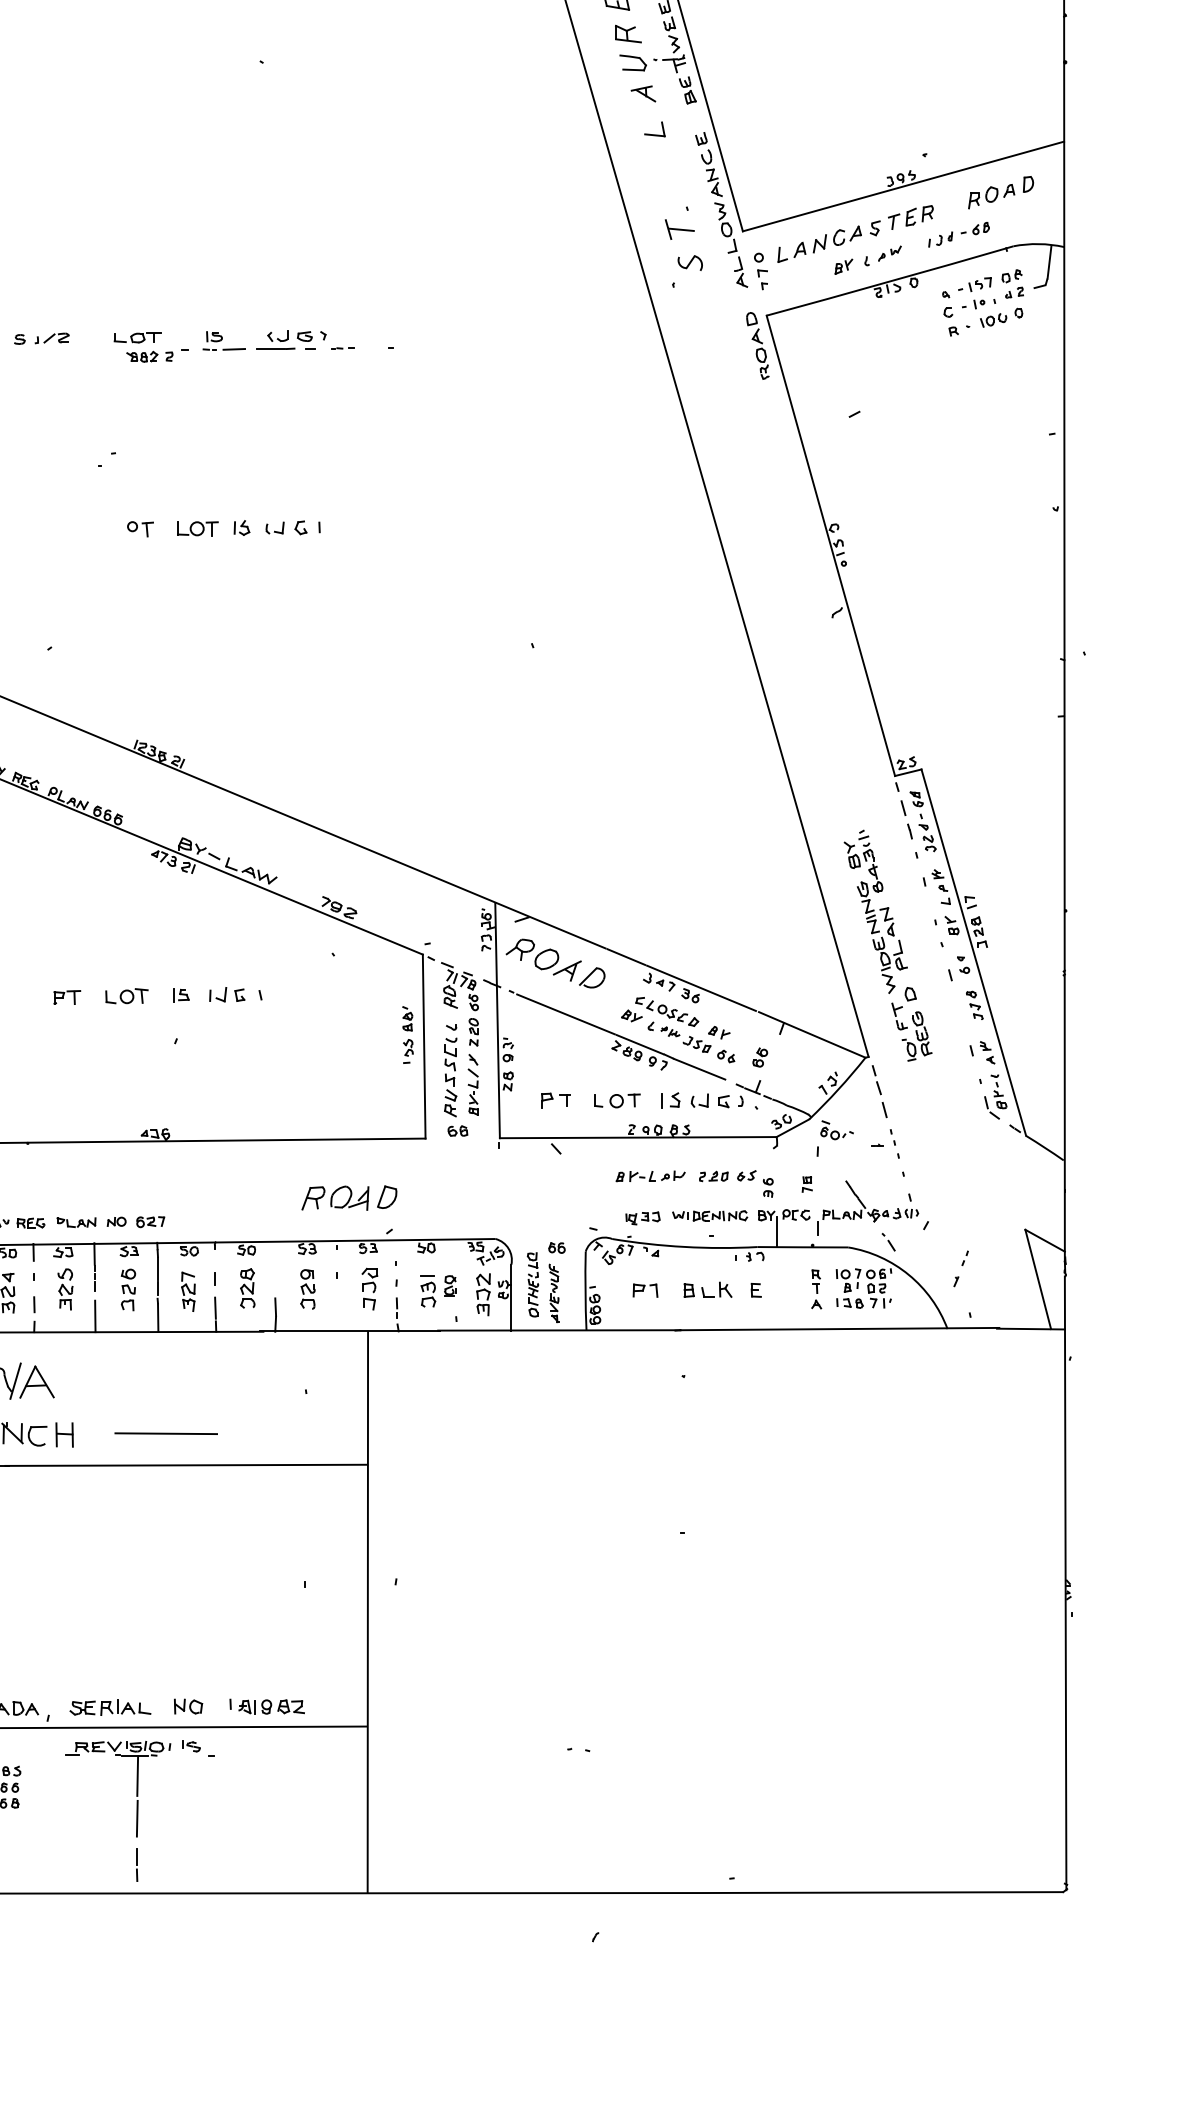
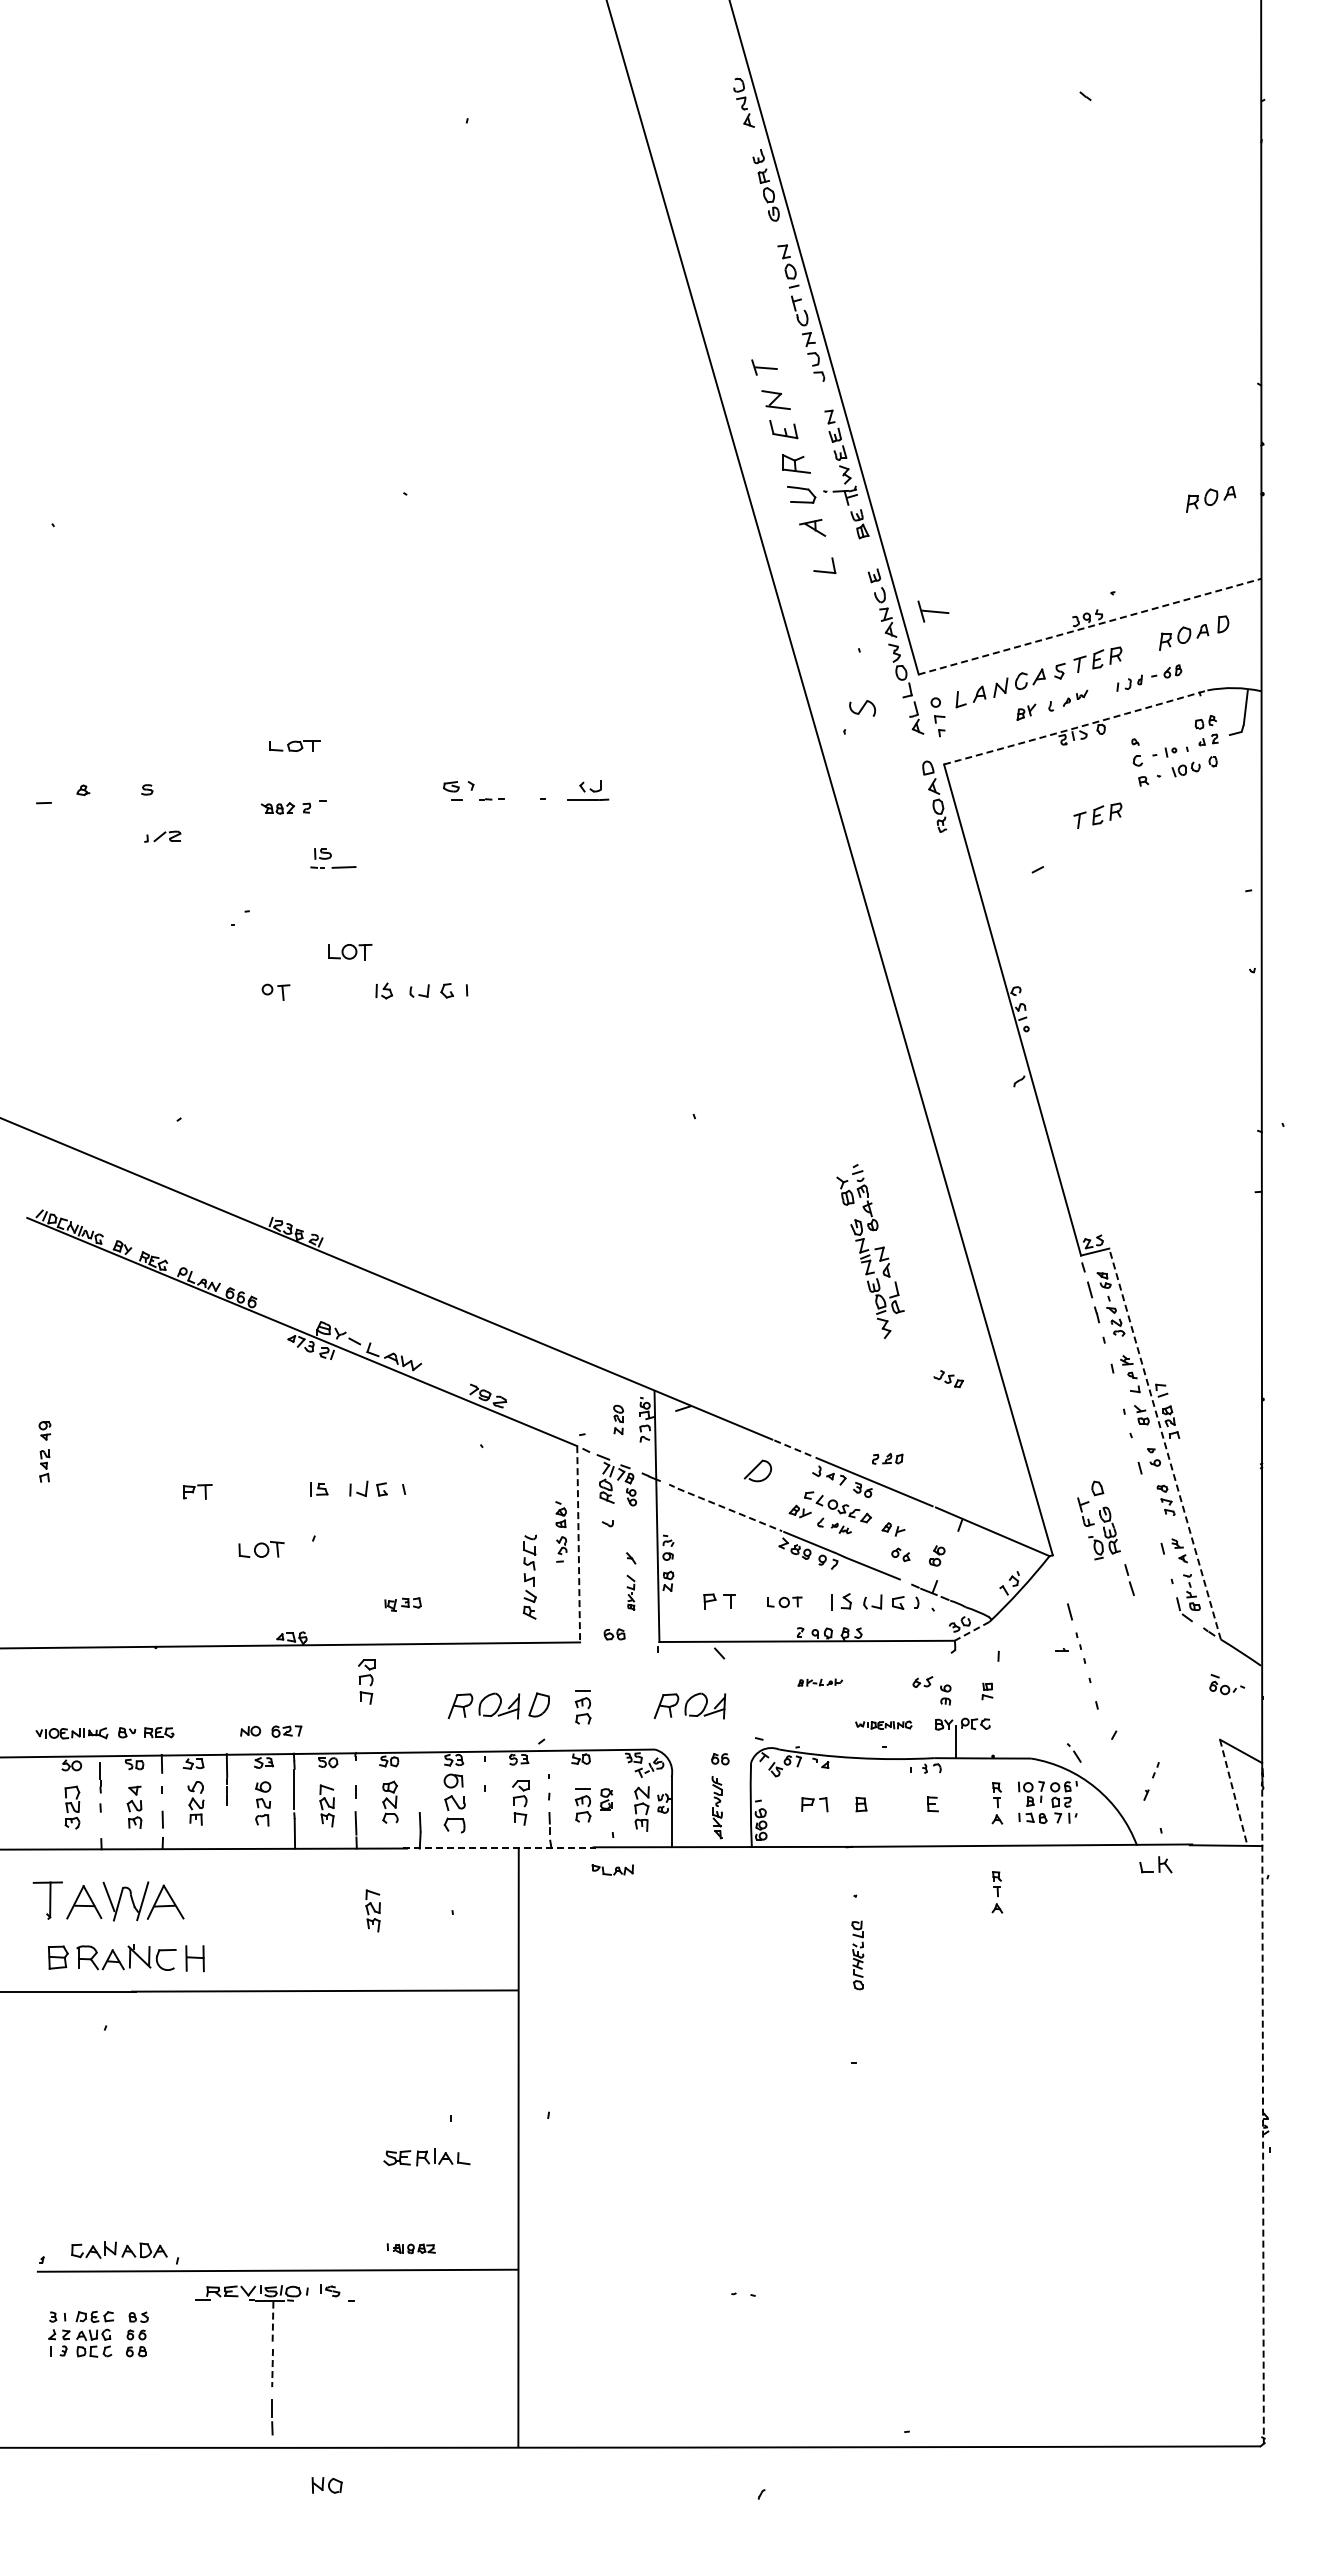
part: (1017, 67) -> (1211, 499), added
line: (903, 186) -> (1090, 626), solid -> dashed
part: (679, 229) -> (933, 611), moved
arc: (889, 281) -> (1075, 727), solid -> dashed
part: (975, 284) -> (1166, 731), removed
part: (137, 337) -> (294, 745), moved
part: (51, 338) -> (162, 836), moved
part: (275, 340) -> (588, 790), moved
part: (224, 341) -> (333, 858), moved
part: (910, 363) -> (1097, 815), added
part: (198, 529) -> (350, 952), moved
part: (875, 911) -> (870, 1251), moved
line: (973, 952) -> (1164, 1443), solid -> dashed
line: (626, 956) -> (794, 1448), solid -> dashed
part: (543, 959) -> (705, 1451), removed
part: (126, 996) -> (261, 1549), moved
line: (566, 1014) -> (730, 1510), solid -> dashed
part: (473, 1031) -> (618, 1419), moved
part: (696, 1043) -> (948, 1378), moved
line: (424, 1046) -> (578, 1544), solid -> dashed
part: (450, 1076) -> (529, 1576), moved
part: (876, 1079) -> (1129, 1579), moved
part: (472, 1091) -> (630, 1592), size x0.7
part: (617, 1101) -> (784, 1602), size x0.7
line: (793, 1128) -> (972, 1631), solid -> dashed
part: (837, 1130) -> (1227, 1684), moved
part: (225, 1175) -> (366, 1681), added
part: (650, 1176) -> (820, 1682), size x0.6
part: (713, 1176) -> (887, 1458), moved
part: (528, 1197) -> (689, 1705), added
part: (428, 1199) -> (583, 1707), added
part: (868, 1208) -> (1052, 1716), removed
part: (709, 1216) -> (883, 1725), size x0.7
part: (642, 1218) -> (402, 1604), moved
part: (76, 1222) -> (612, 1869), moved
line: (1037, 1279) -> (1233, 1792), solid -> dashed
part: (532, 1284) -> (857, 1955), moved
part: (307, 1288) -> (454, 1802), size x1.4
part: (716, 1289) -> (1155, 1864), moved
line: (95, 1315) -> (227, 1831), removed
line: (350, 1331) -> (500, 1848), solid -> dashed
part: (816, 1372) -> (997, 1892), added
part: (230, 1389) -> (372, 1910), added
line: (166, 1432) -> (303, 1956), removed
line: (1066, 1583) -> (1263, 2117), solid -> dashed
part: (187, 1706) -> (326, 2485), moved
part: (267, 1706) -> (411, 2248), size x0.6
part: (110, 1707) -> (426, 2157), moved
line: (138, 1776) -> (273, 2323), solid -> dashed
line: (137, 1819) -> (272, 2368), solid -> dashed

